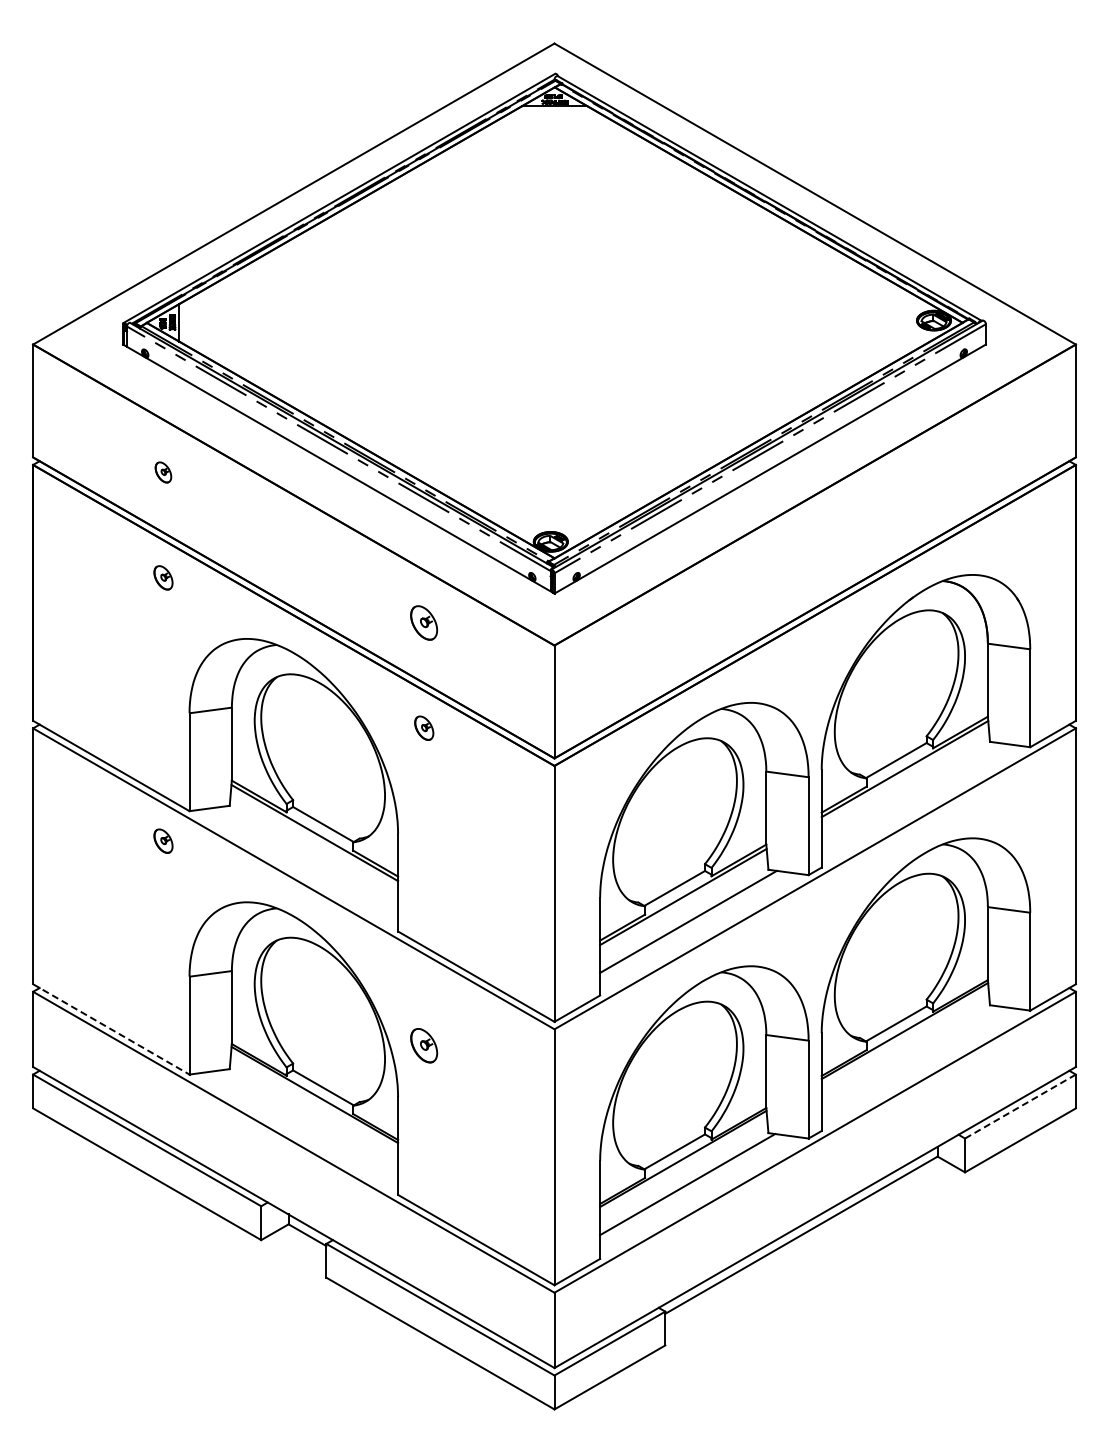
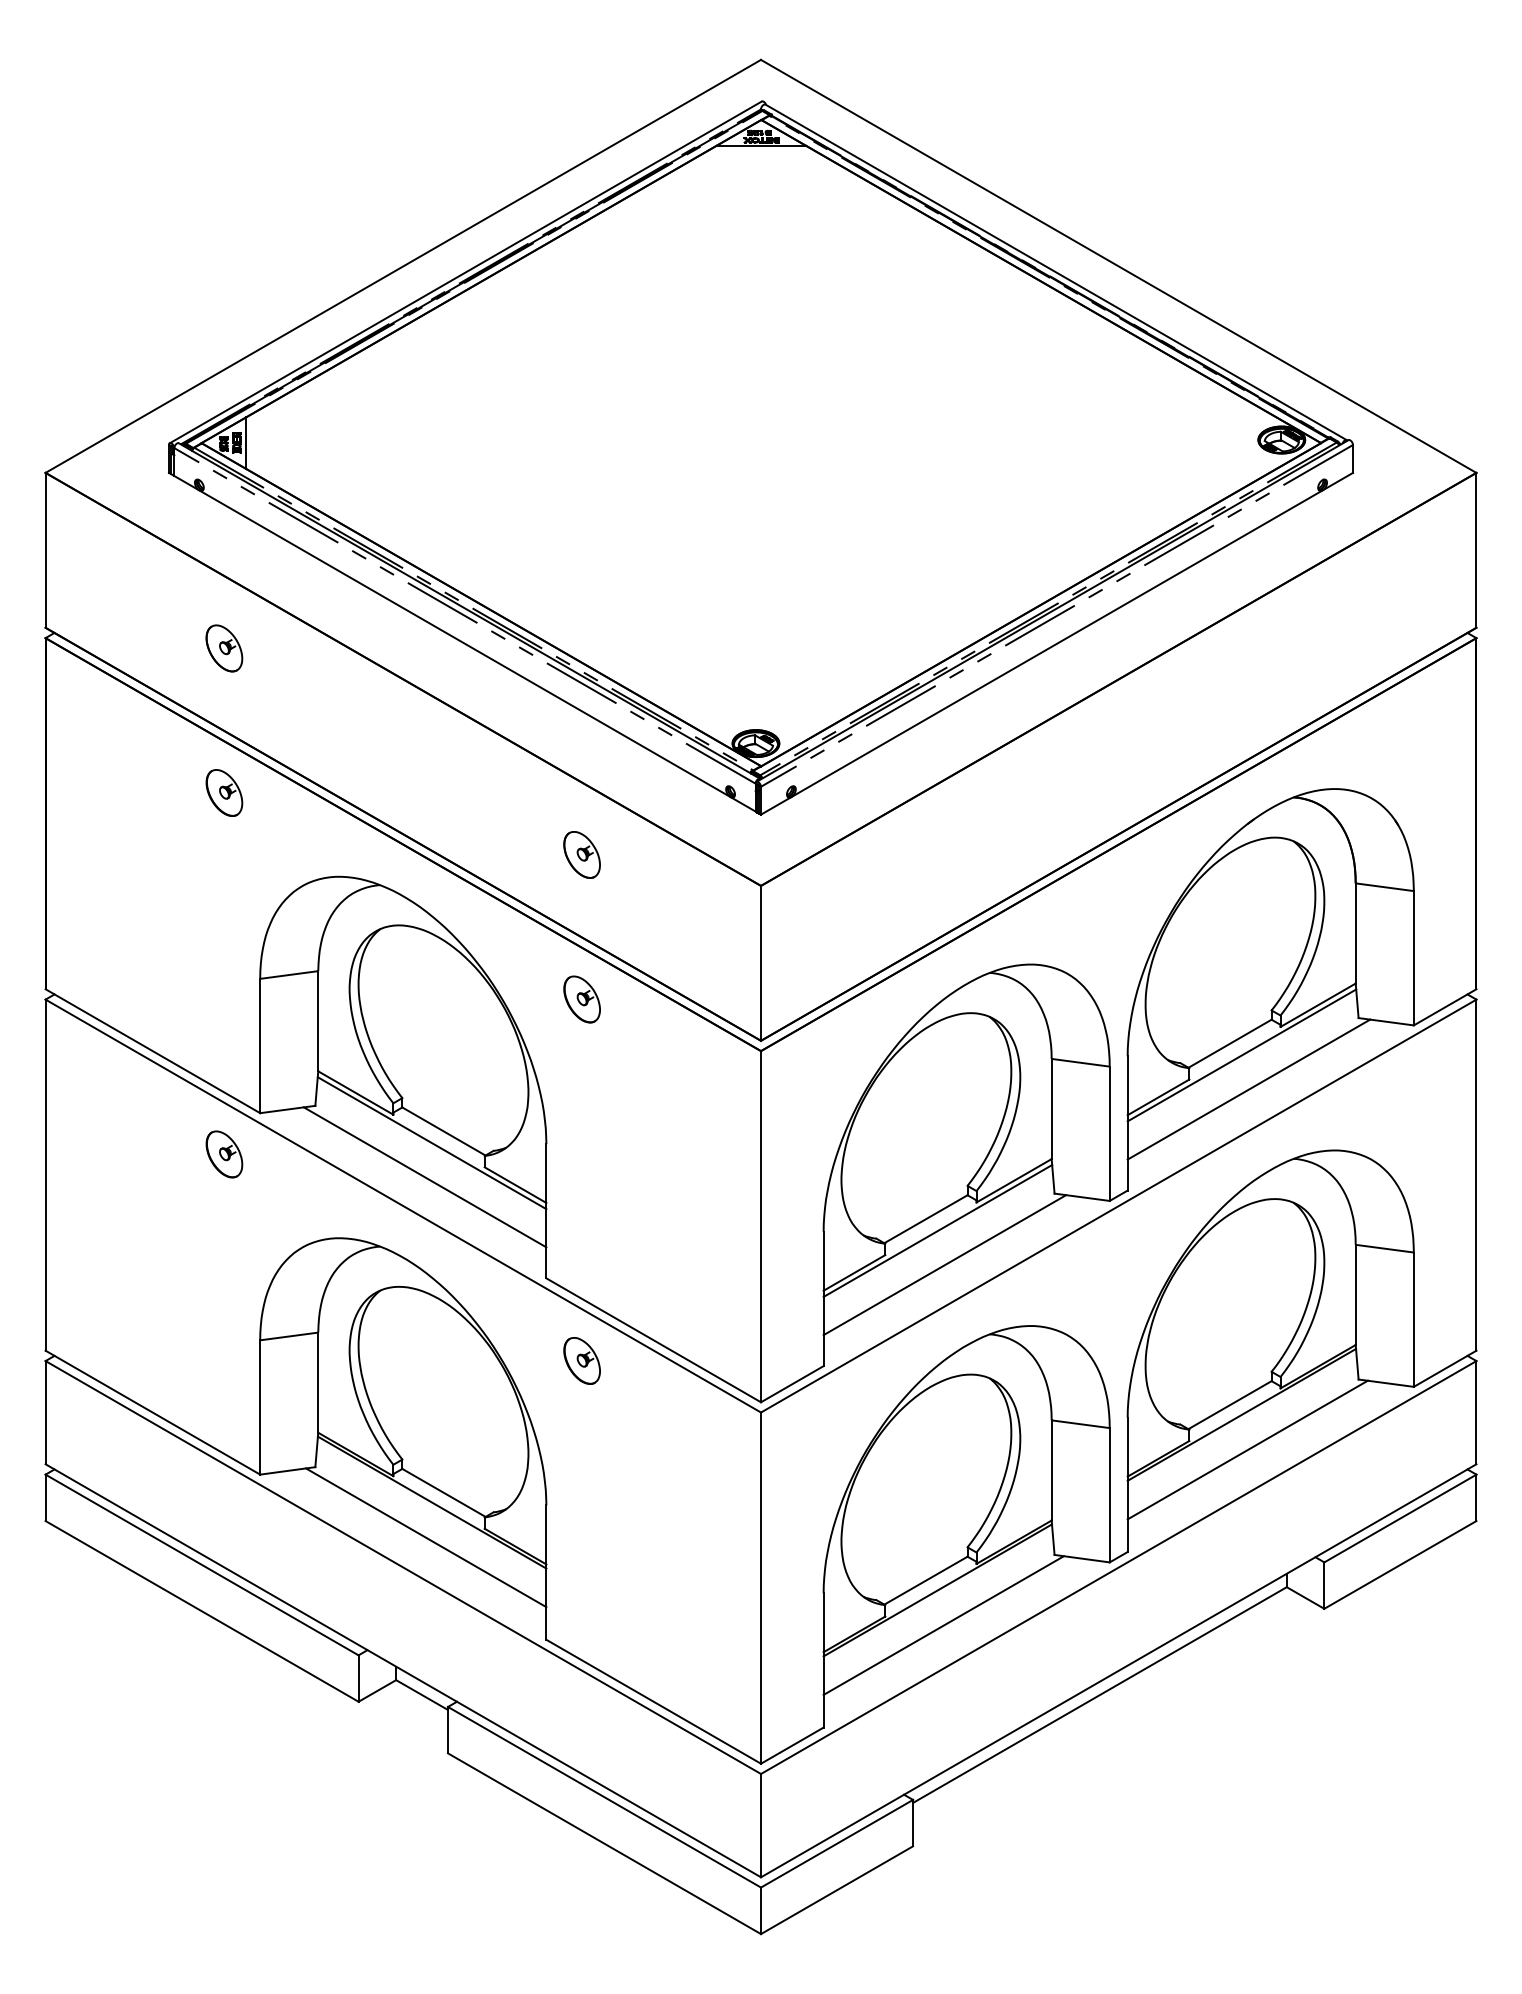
part: (163, 472) -> (224, 648), size x1.67
part: (163, 577) -> (224, 792), size x1.43
part: (424, 727) -> (582, 998), size x1.43
line: (909, 793) -> (1248, 1088), added
part: (163, 840) -> (224, 1153), size x1.43
line: (309, 857) -> (424, 1176), added
line: (111, 1029) -> (153, 1412), dashed -> solid
part: (424, 1045) -> (582, 1360), moved
line: (908, 1056) -> (1246, 1449), added
line: (1020, 1106) -> (1400, 1518), dashed -> solid
line: (310, 1120) -> (426, 1537), added

